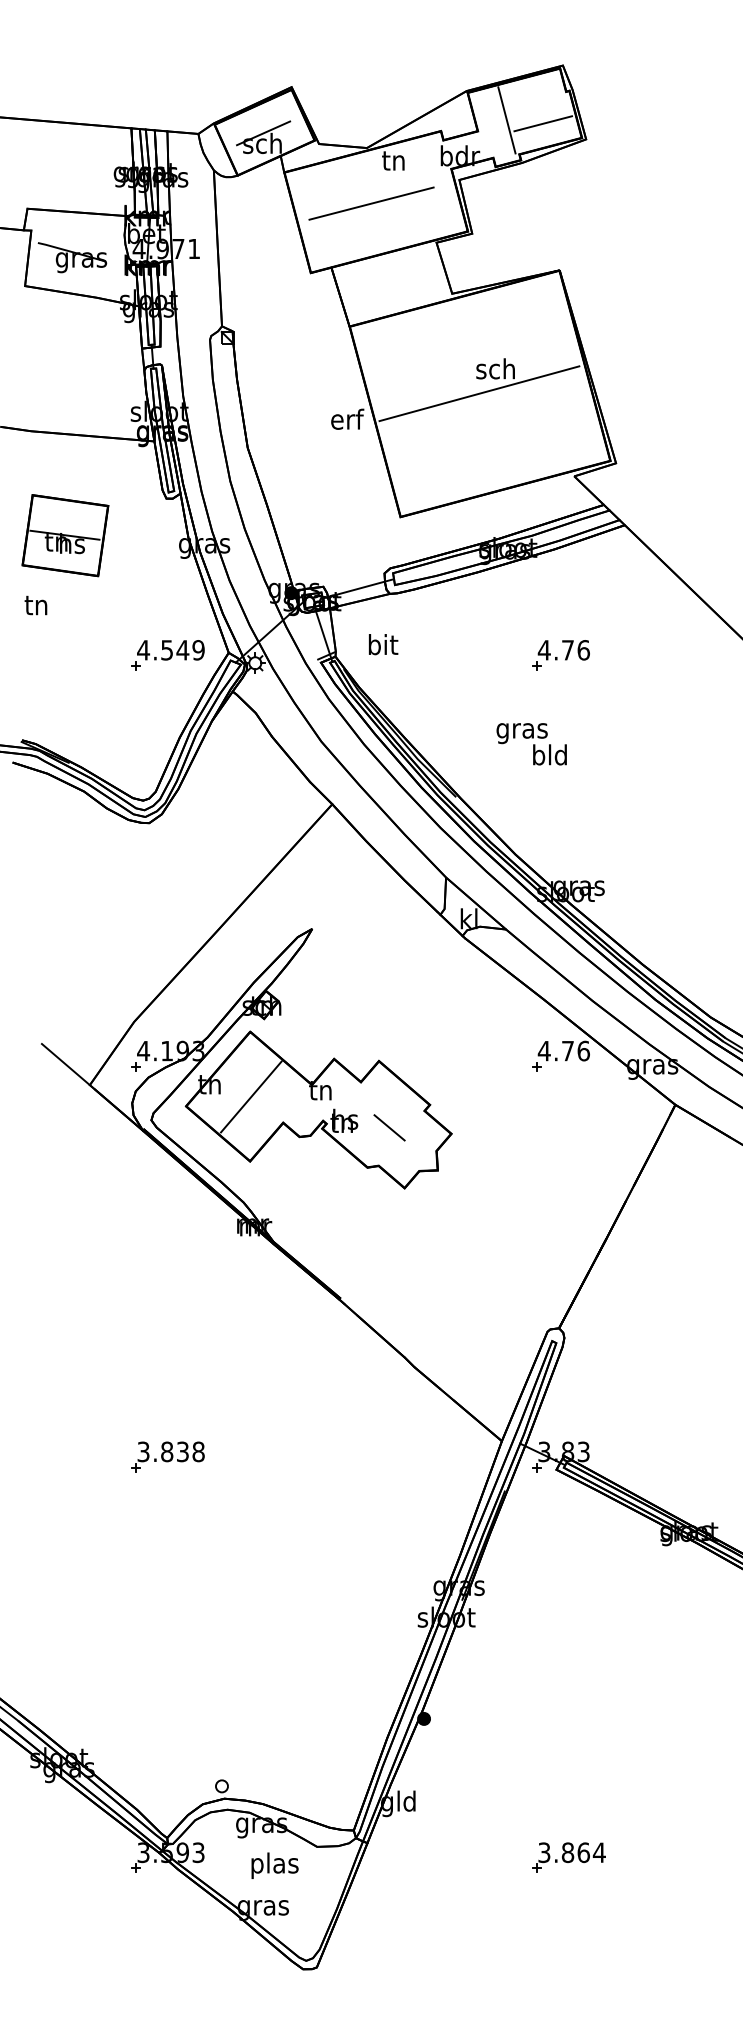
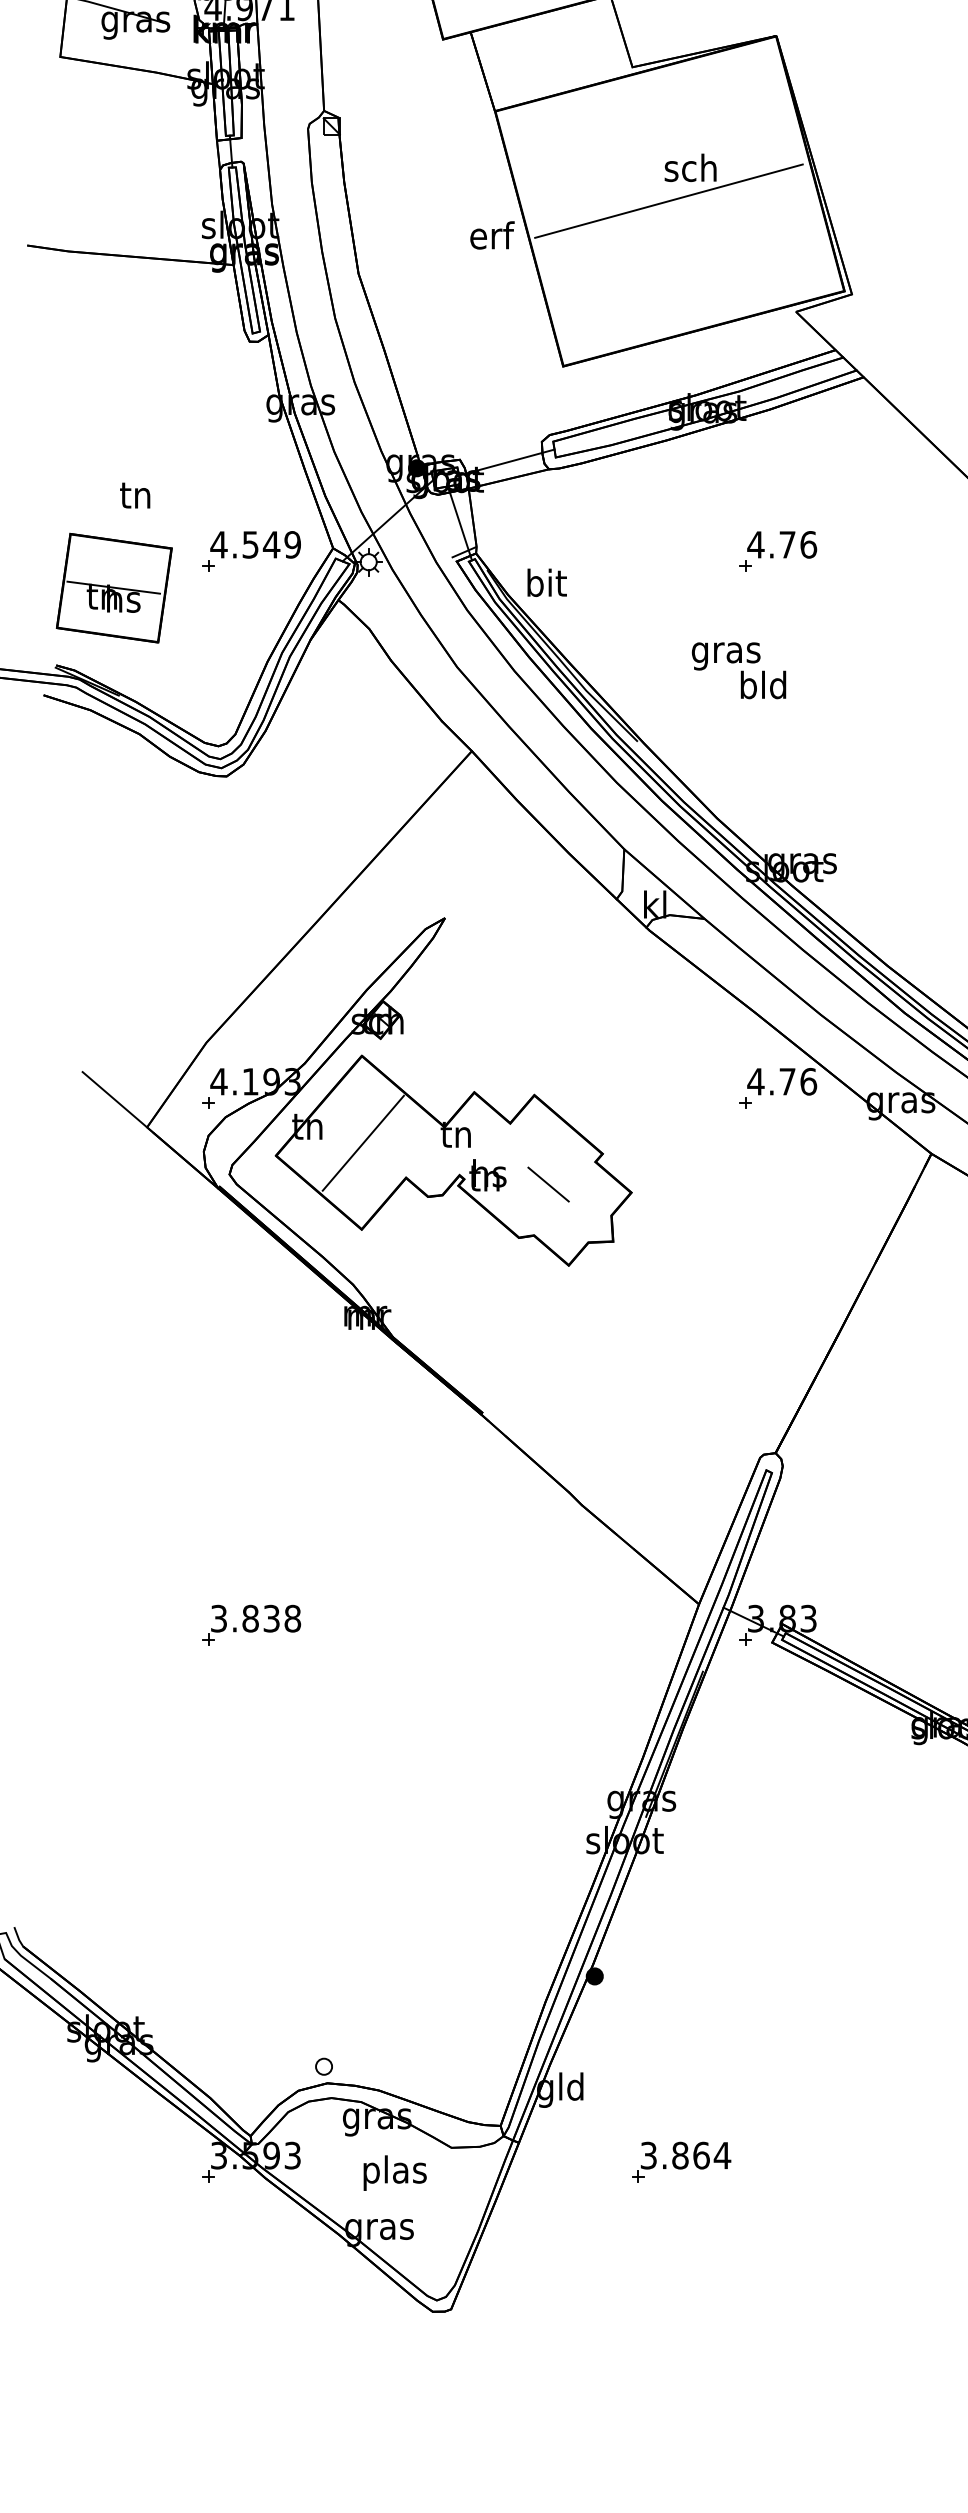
part: (65, 535) -> (114, 588), moved
text: (35, 605) -> (134, 495), moved
text: (383, 644) -> (547, 582), moved
part: (568, 1857) -> (681, 2162), moved

